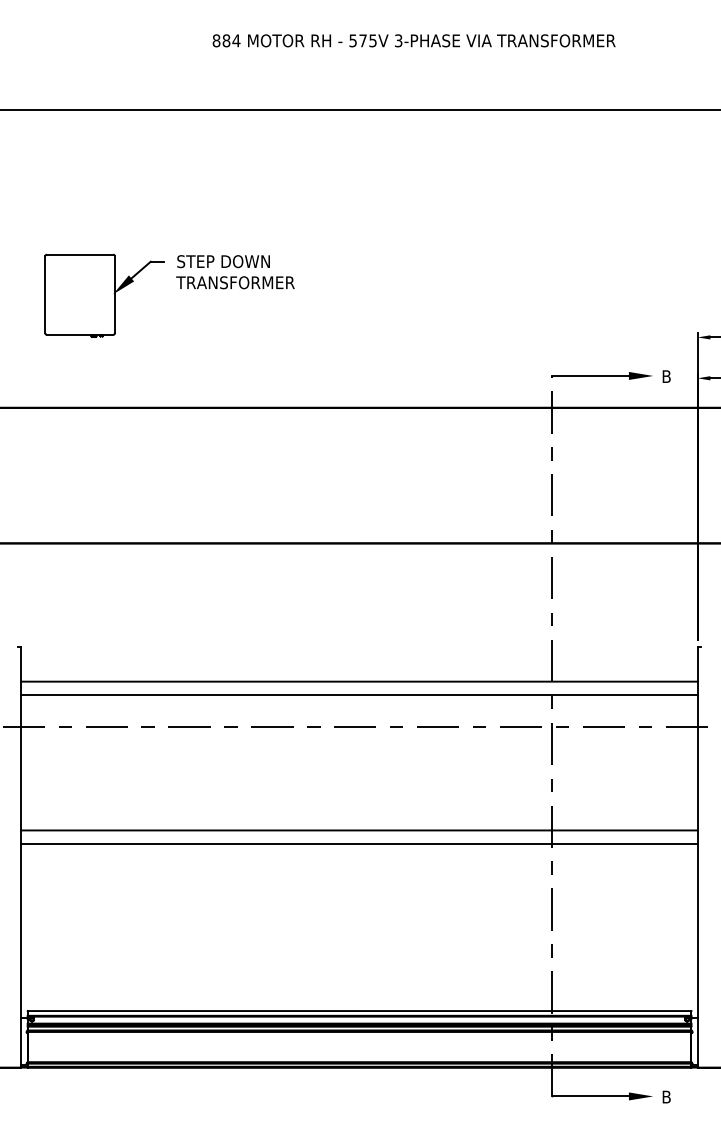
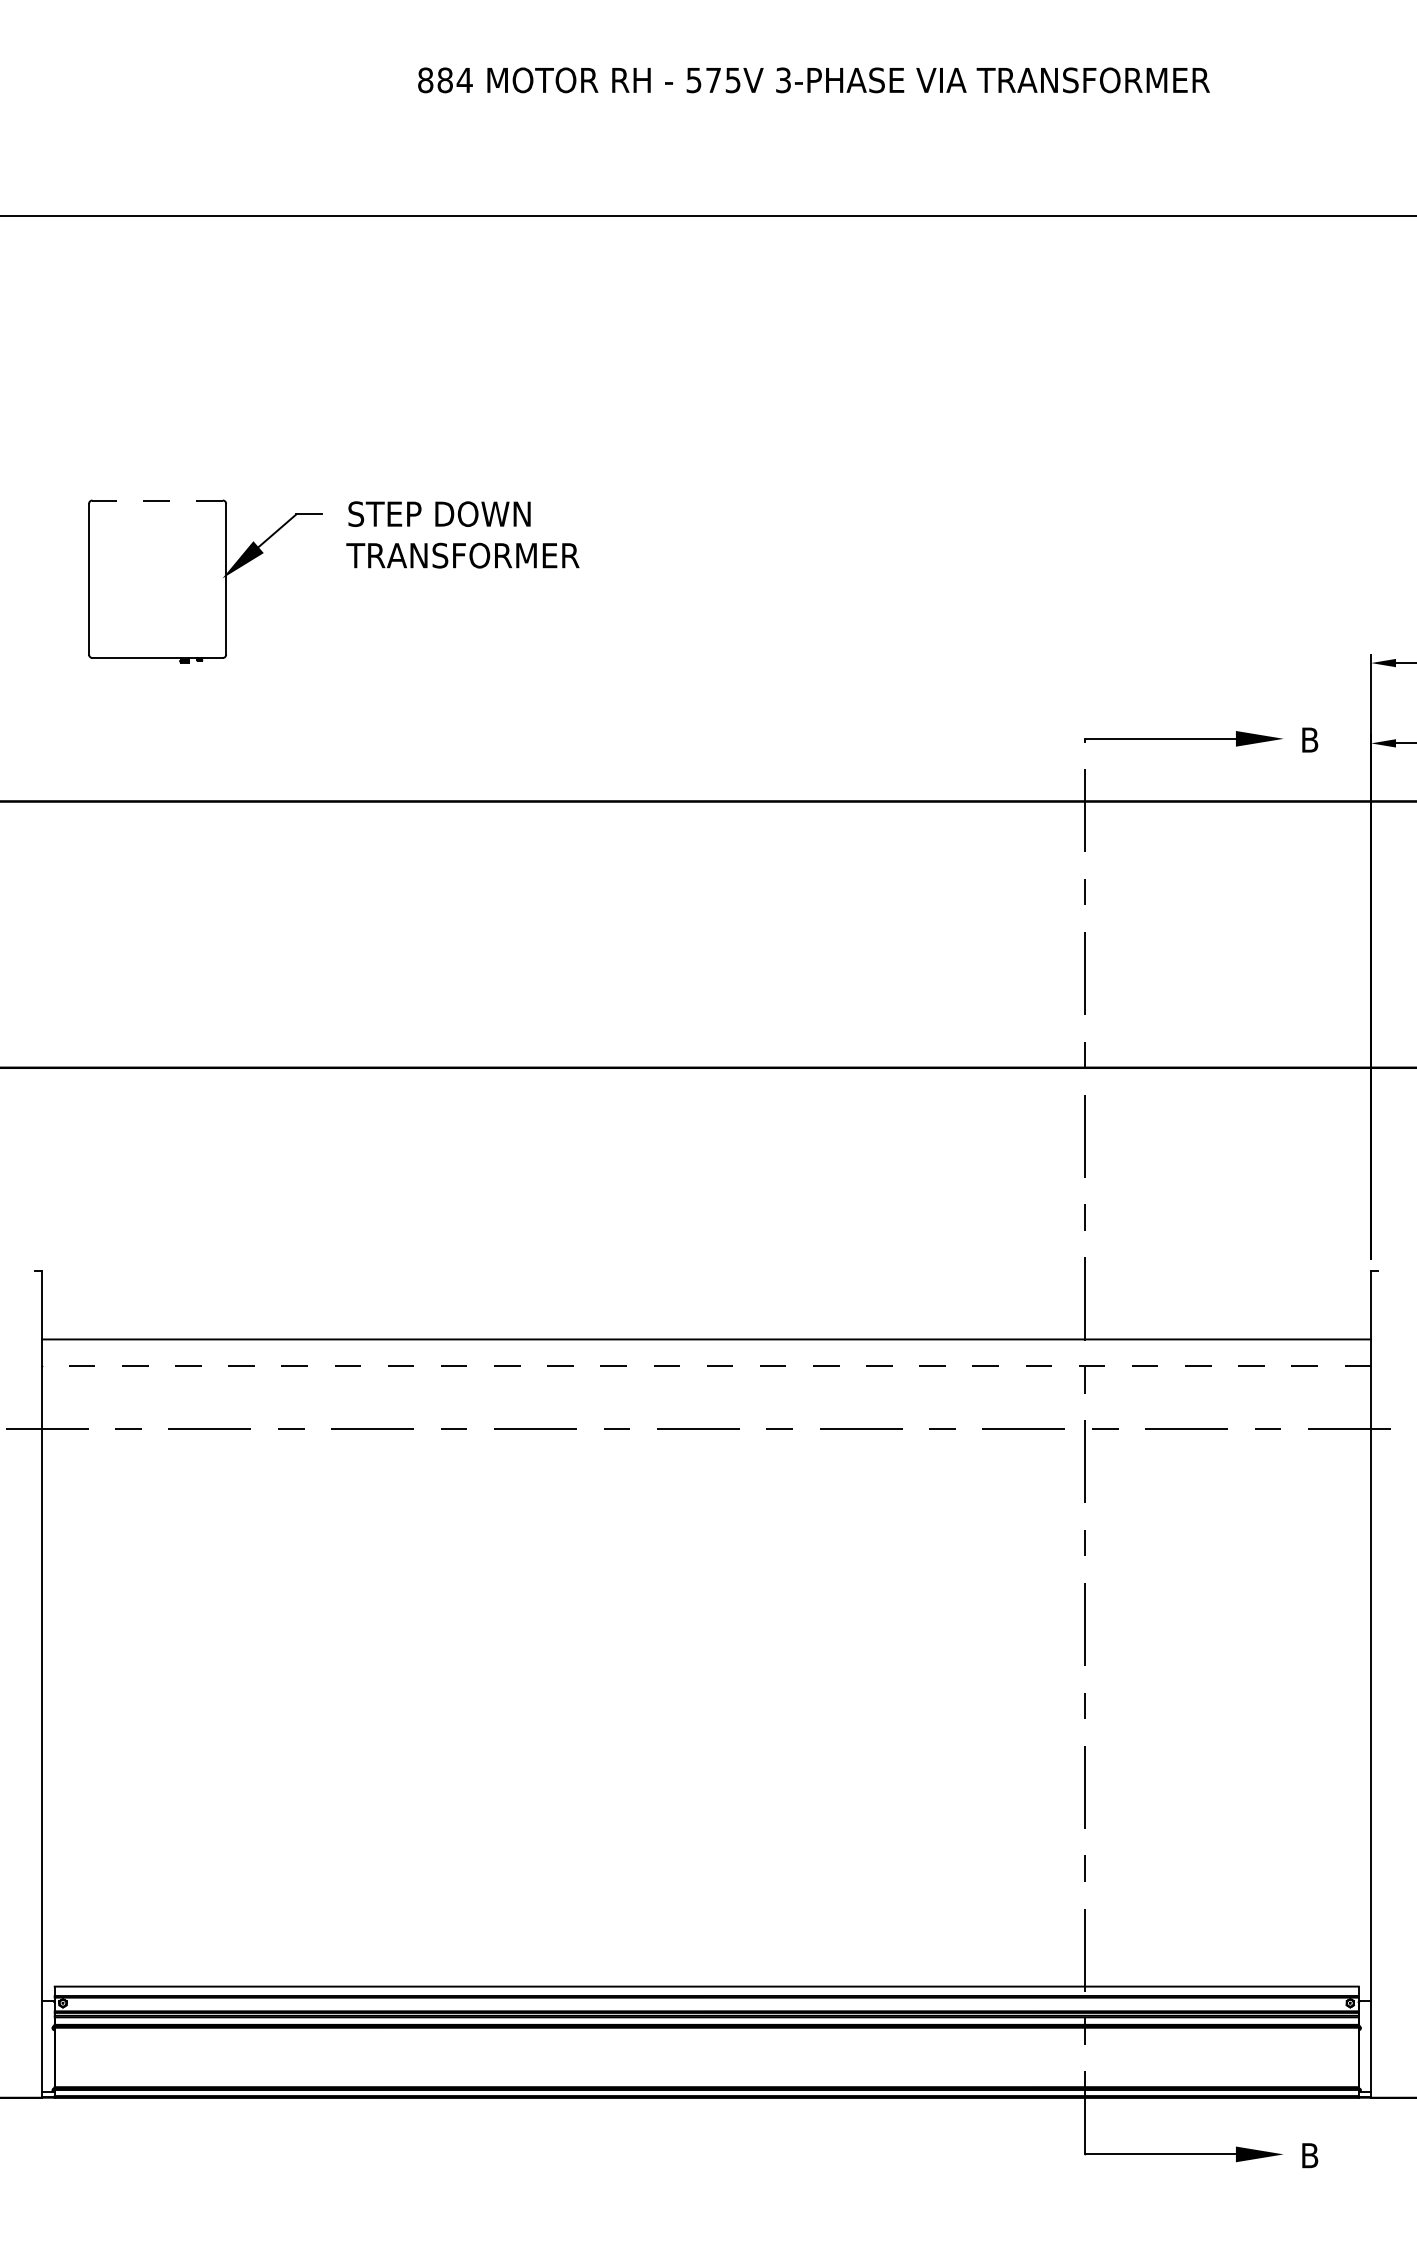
line: (79, 254) -> (156, 500), solid -> dashed
line: (359, 695) -> (706, 1366), solid -> dashed
line: (359, 830) -> (706, 1631), removed
line: (359, 843) -> (706, 1657), removed

